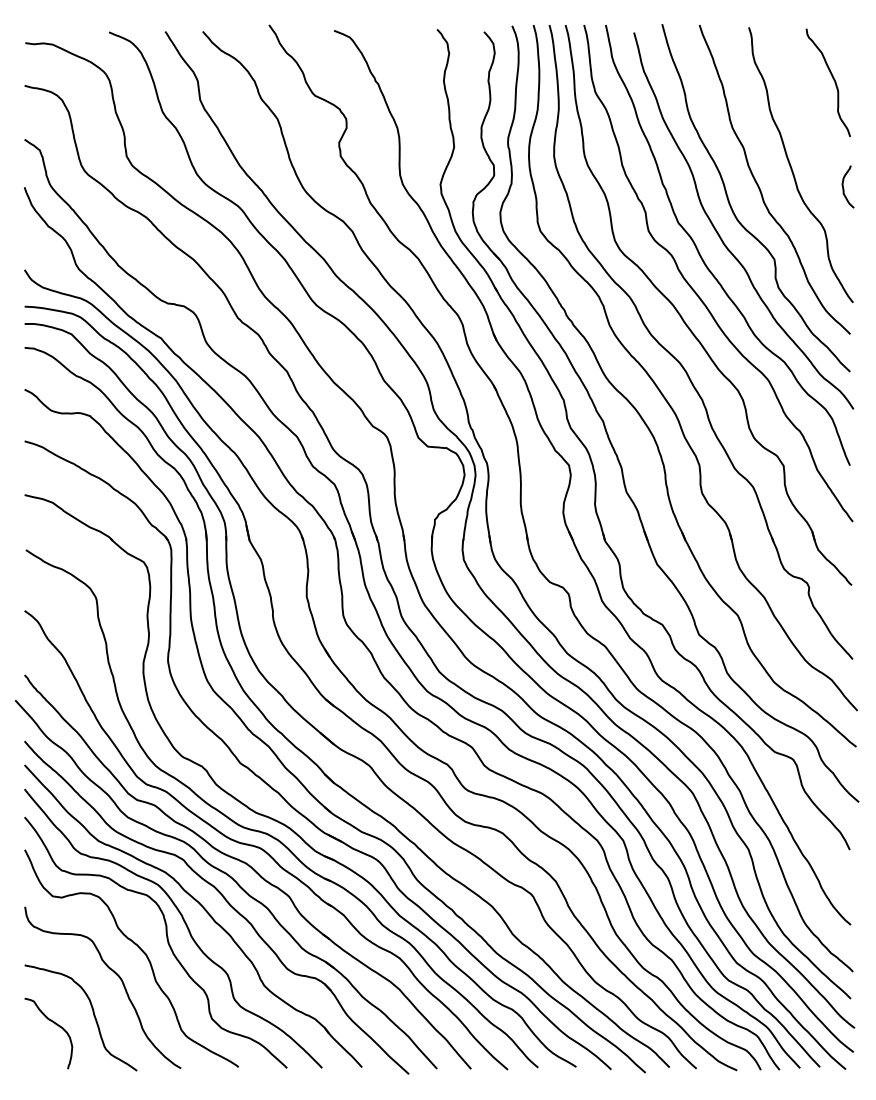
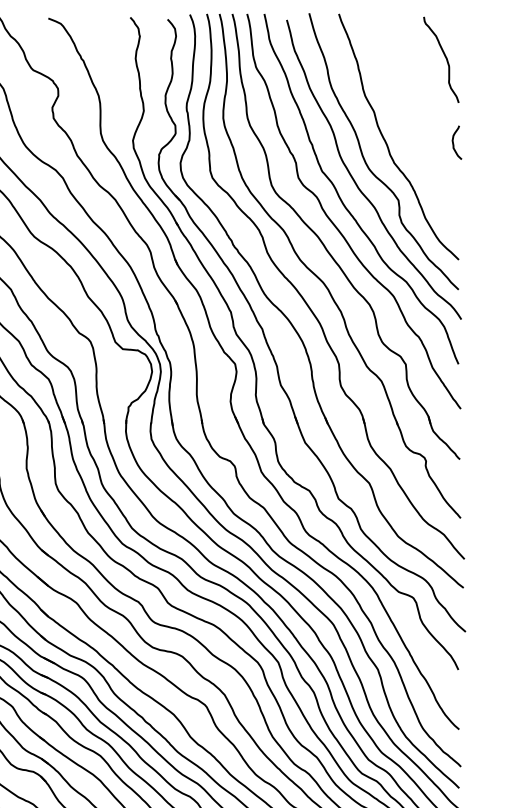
curve: (792, 168) -> (412, 128), removed

